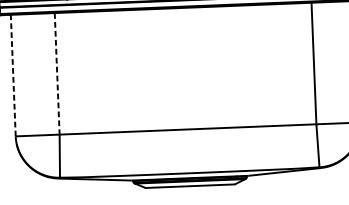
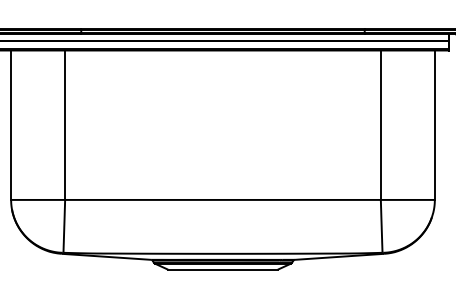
line: (57, 74) -> (65, 125), dashed -> solid
line: (13, 75) -> (11, 125), dashed -> solid

